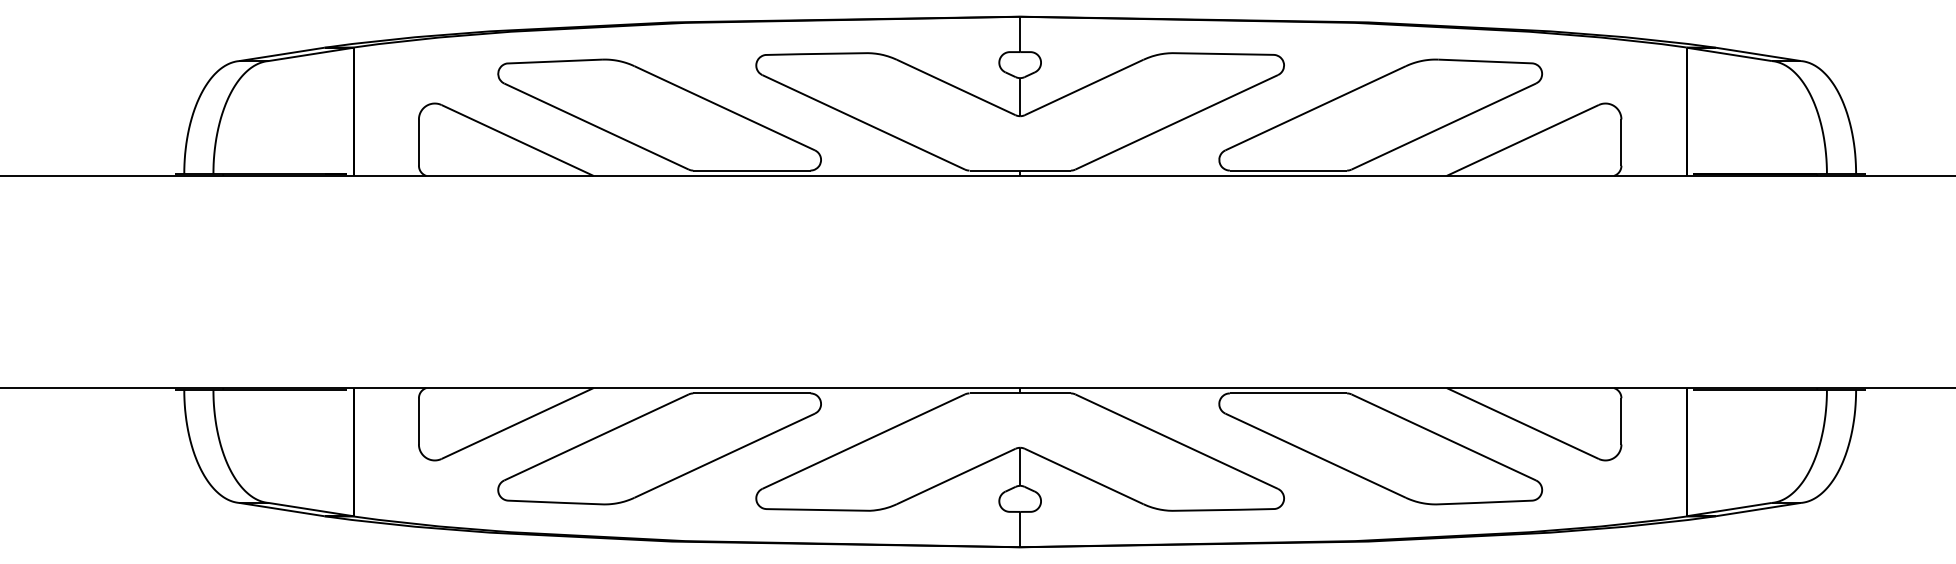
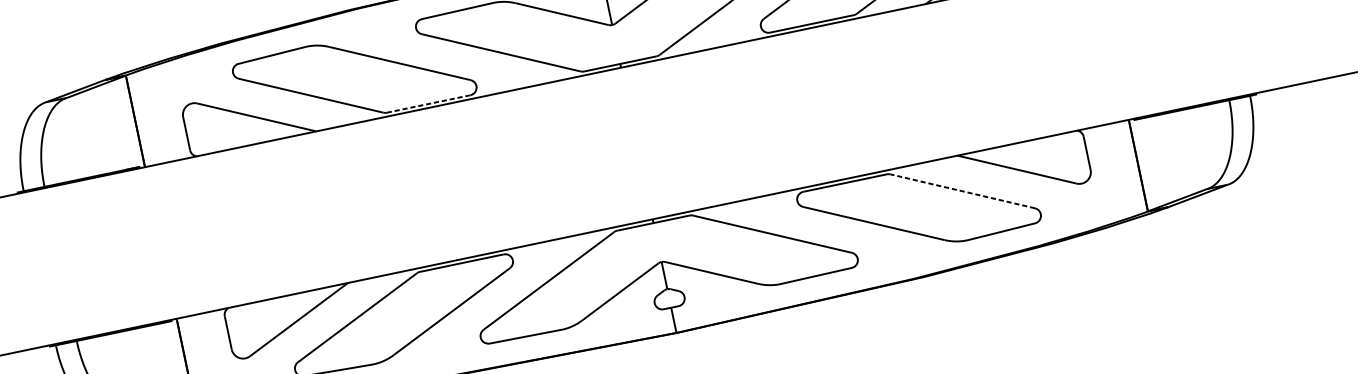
line: (751, 170) -> (428, 103), solid -> dashed
line: (1443, 437) -> (962, 191), solid -> dashed

